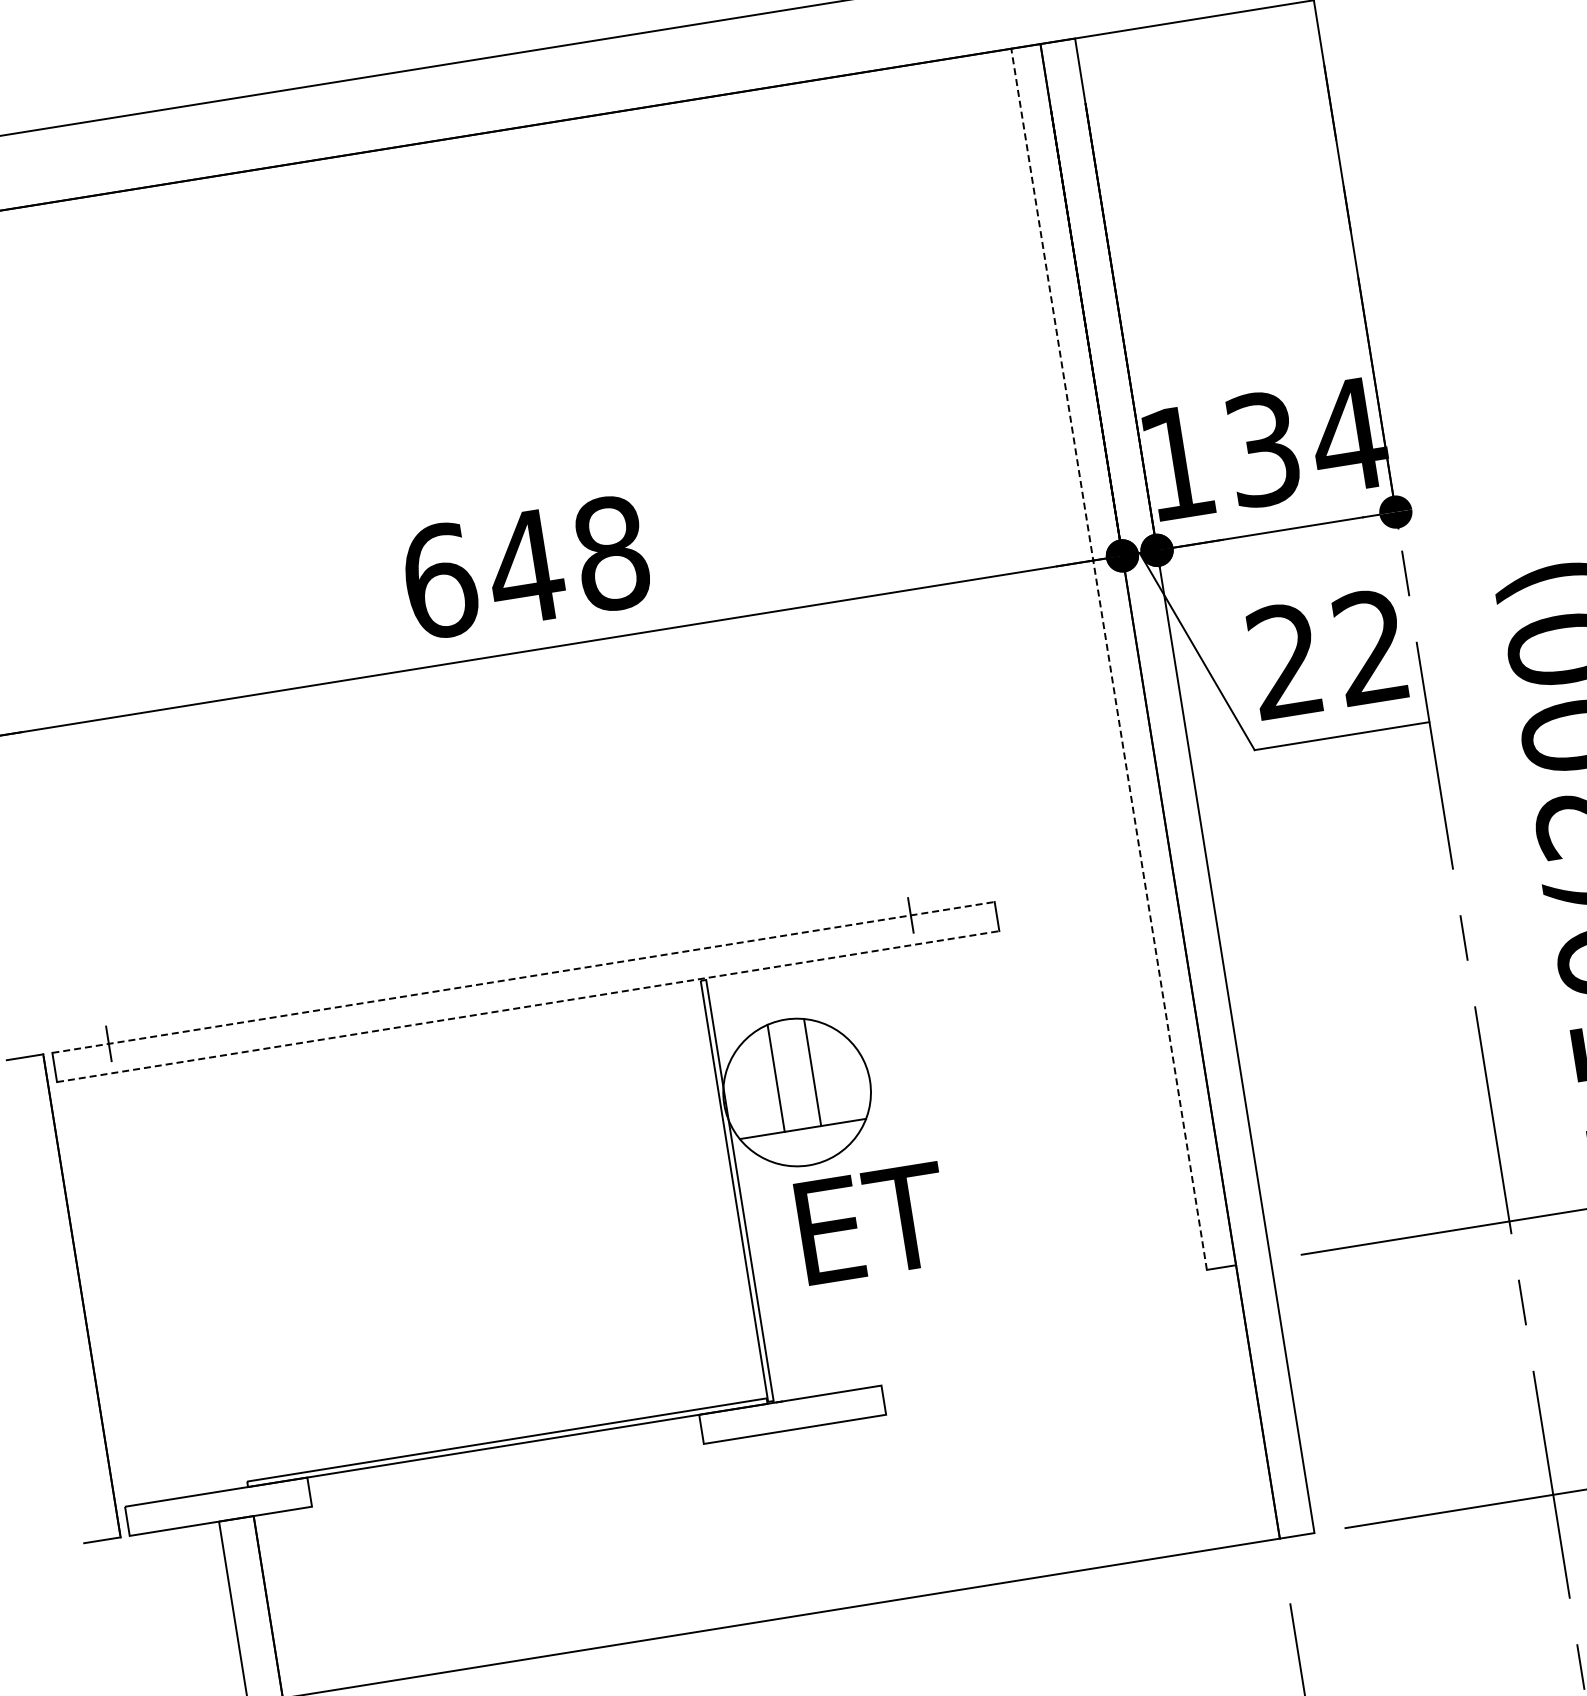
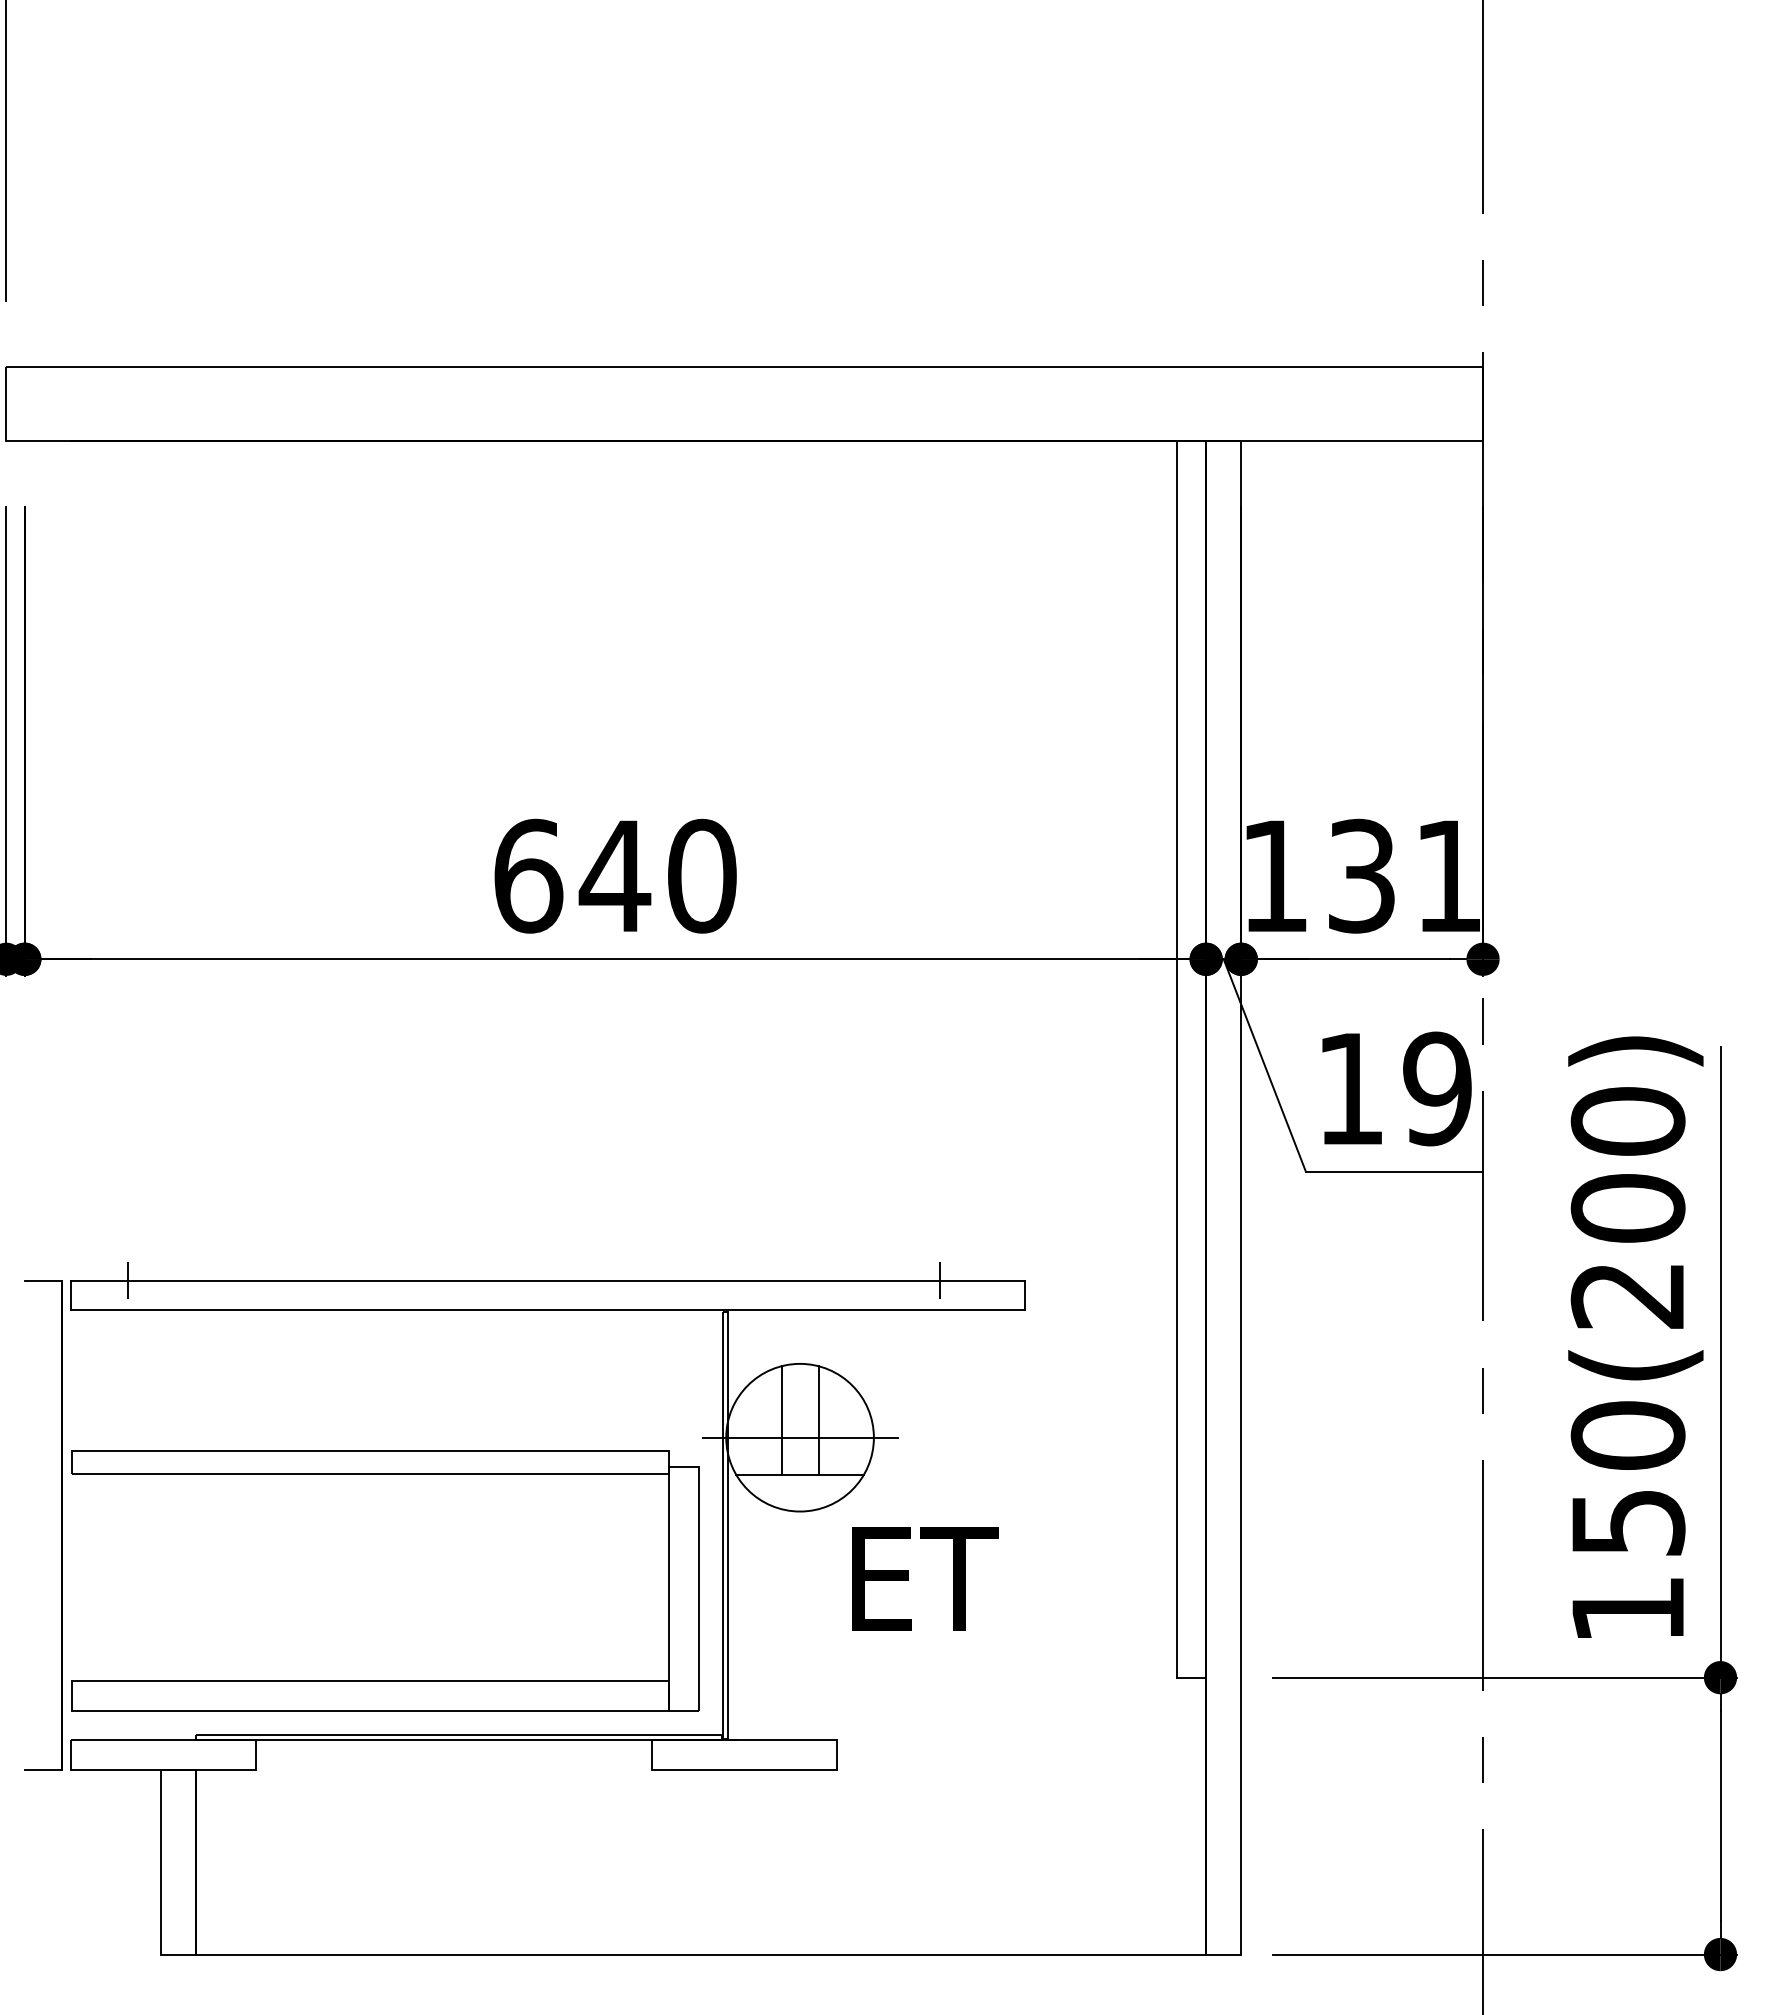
text: (1348, 434) -> (1448, 875), 134 -> 131
text: (612, 553) -> (702, 876), 648 -> 640
text: (1328, 653) -> (1394, 1088), 22 -> 19
line: (1108, 658) -> (1176, 1058), dashed -> solid
line: (523, 977) -> (548, 1280), dashed -> solid
line: (528, 1006) -> (548, 1310), dashed -> solid
line: (796, 1092) -> (799, 1437), added
text: (873, 1222) -> (925, 1578), moved
part: (426, 1397) -> (385, 1680), added

